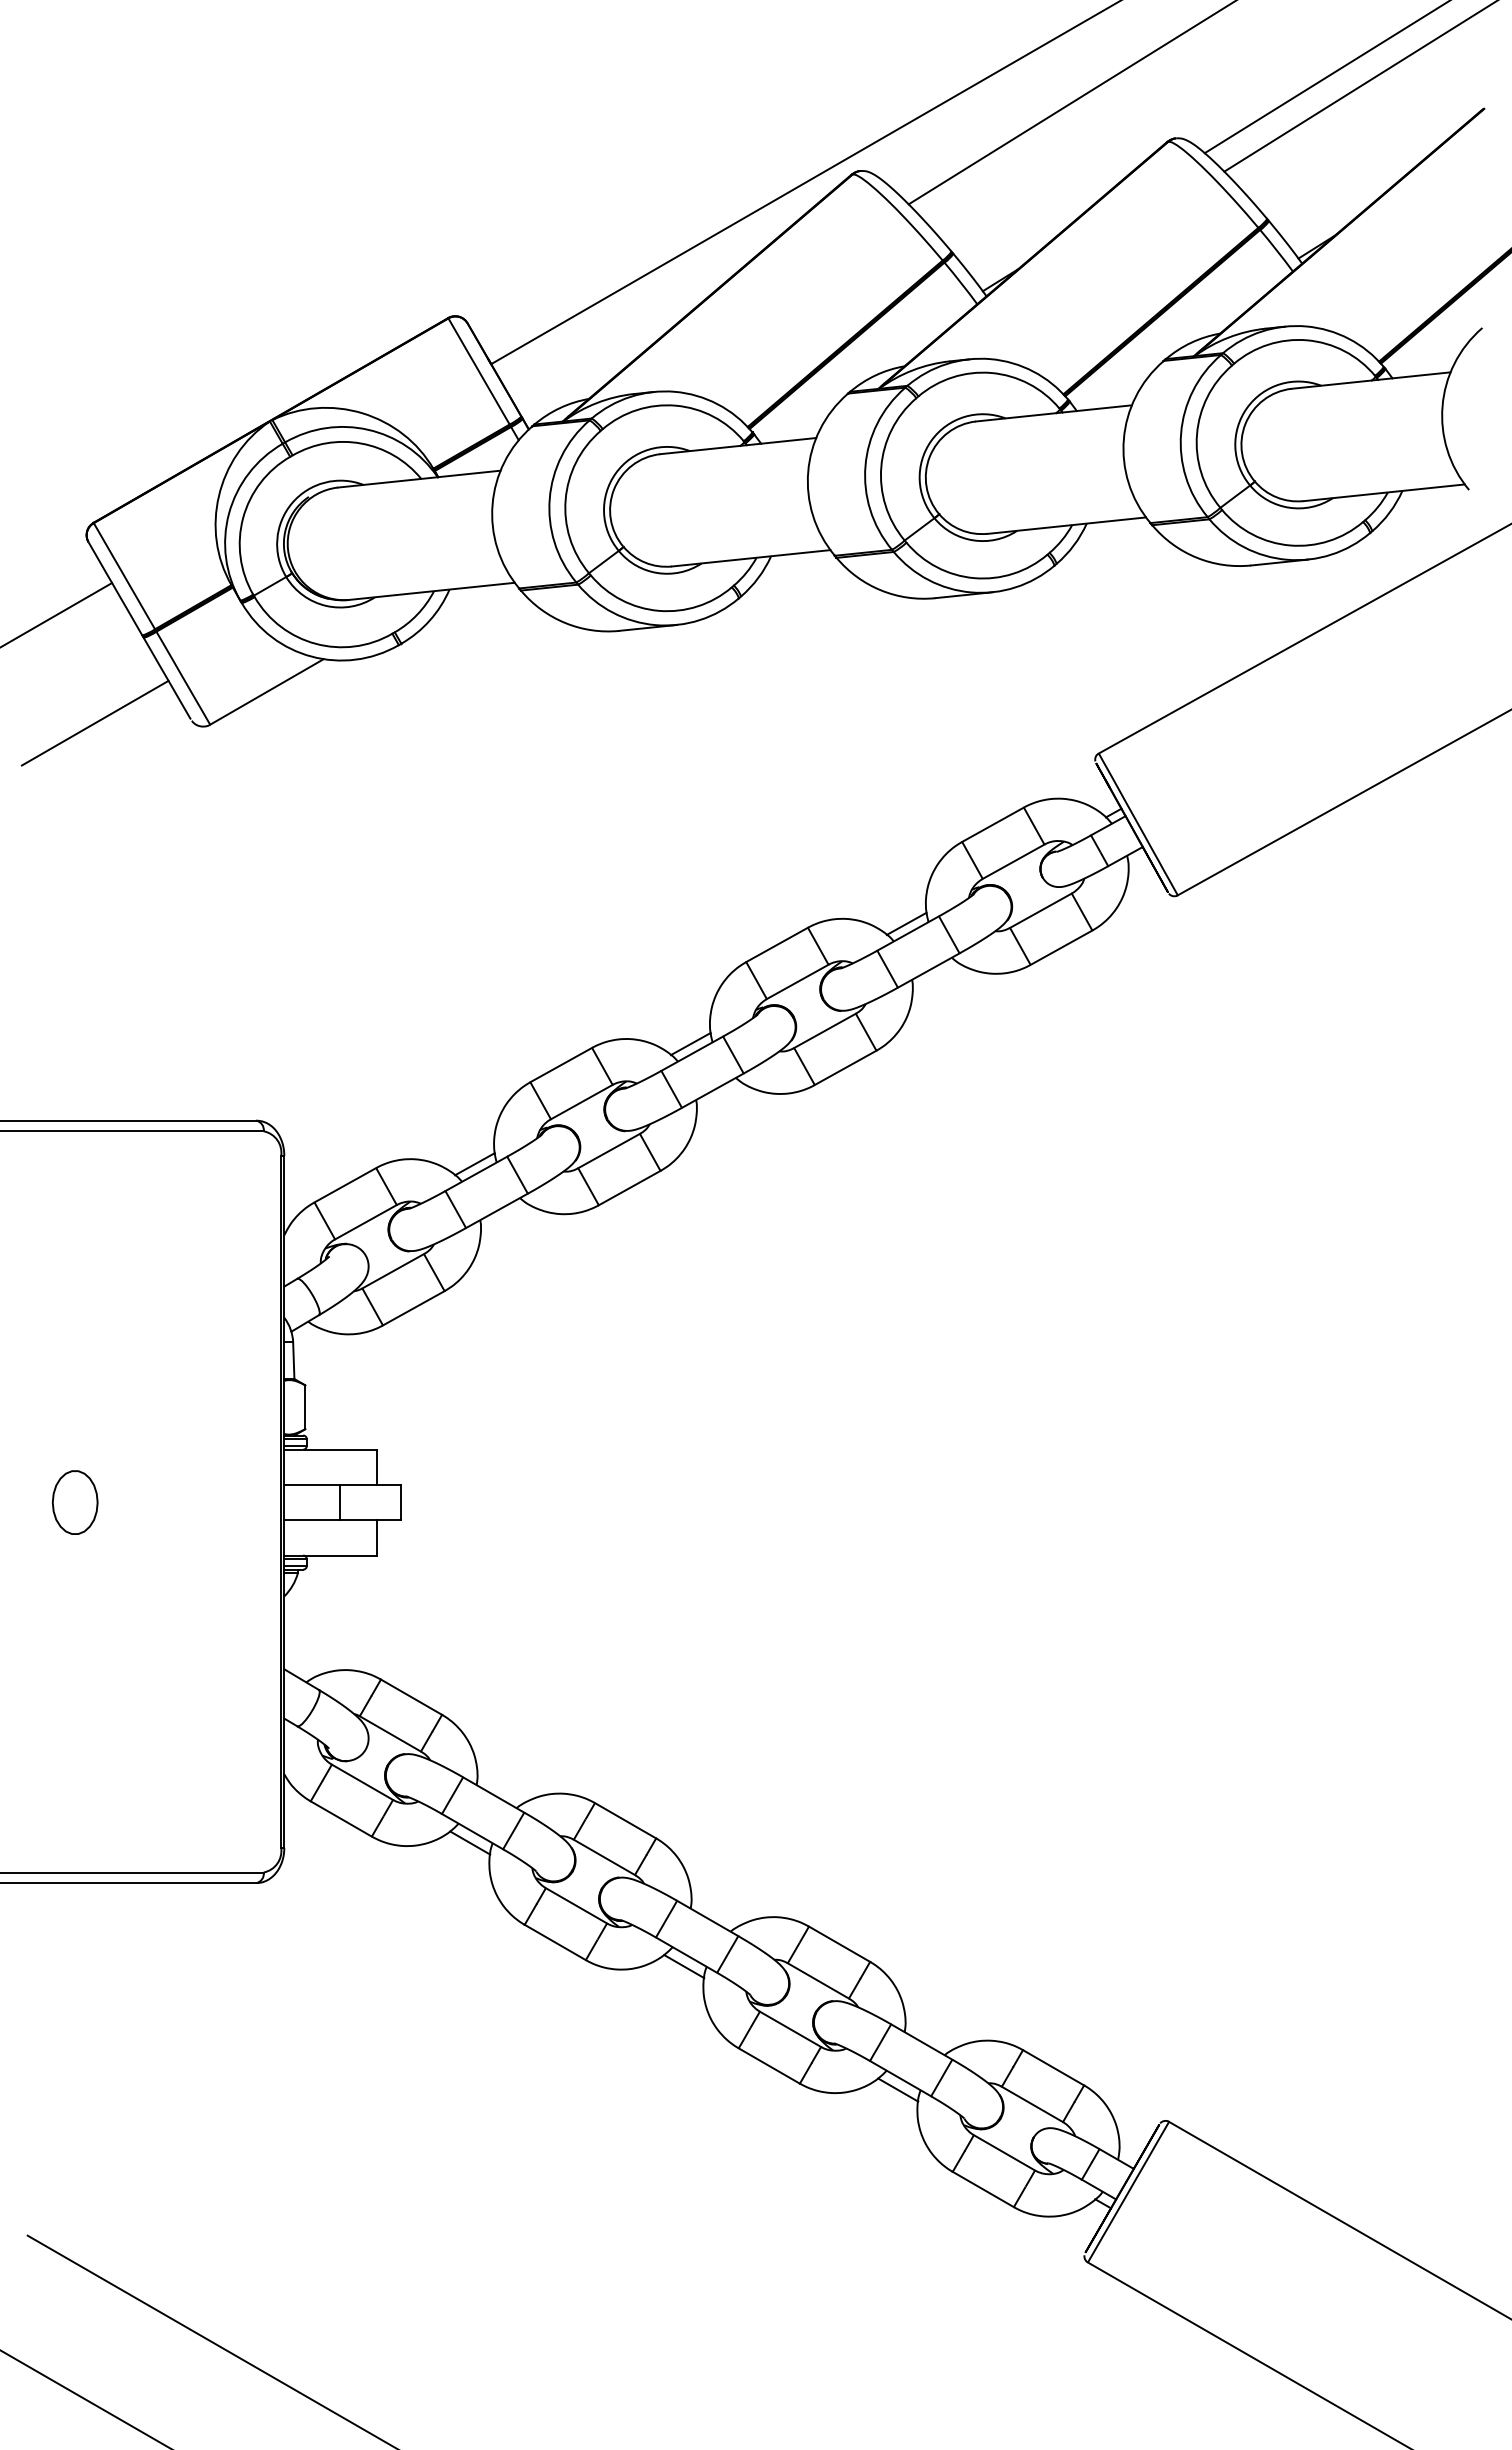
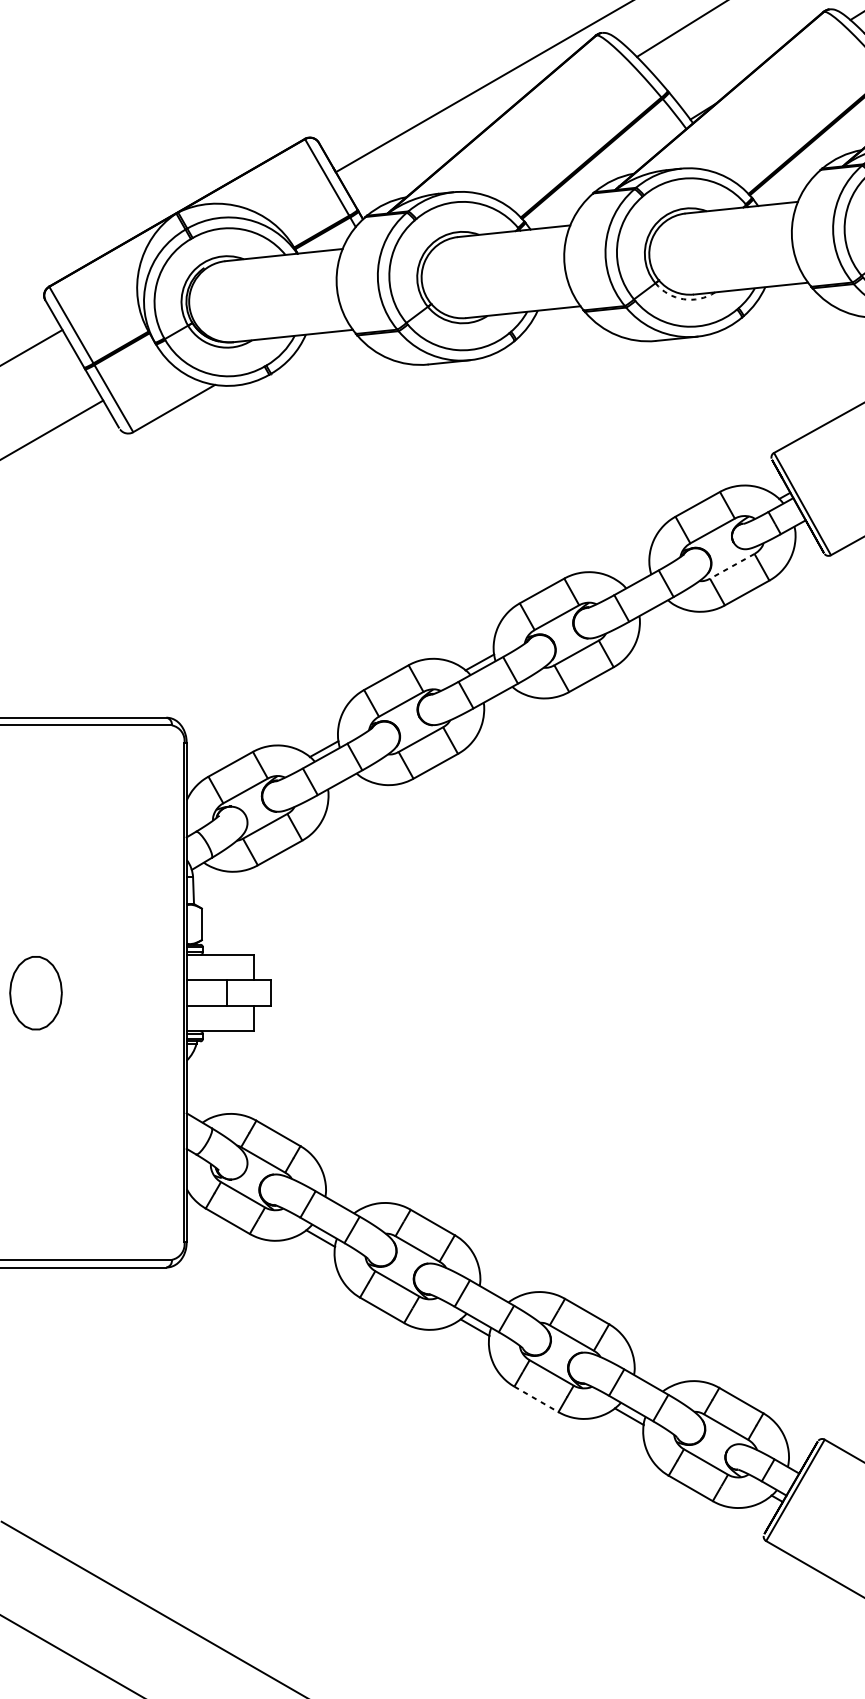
arc: (973, 540) -> (683, 299), solid -> dashed
line: (1040, 910) -> (731, 566), solid -> dashed
line: (906, 923) -> (635, 575), removed
part: (74, 1502) -> (35, 993), size x1.6
line: (769, 2066) -> (536, 1399), solid -> dashed

